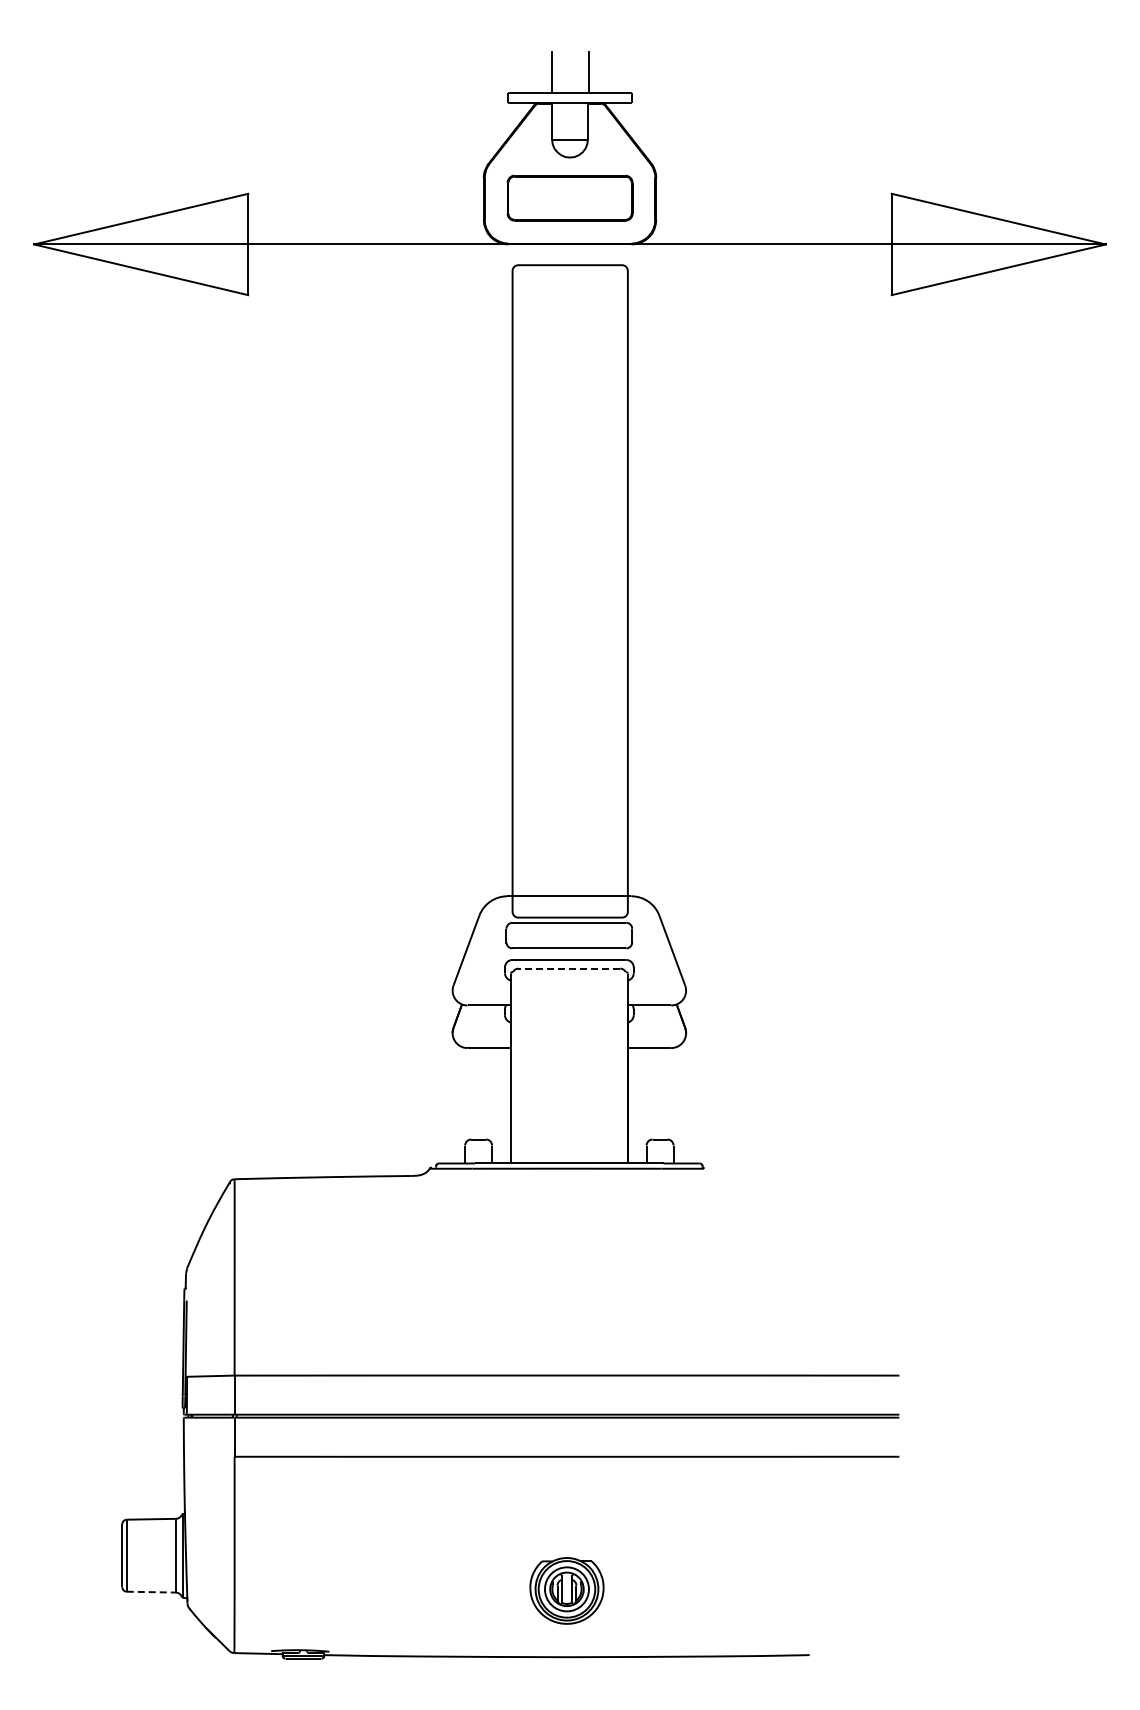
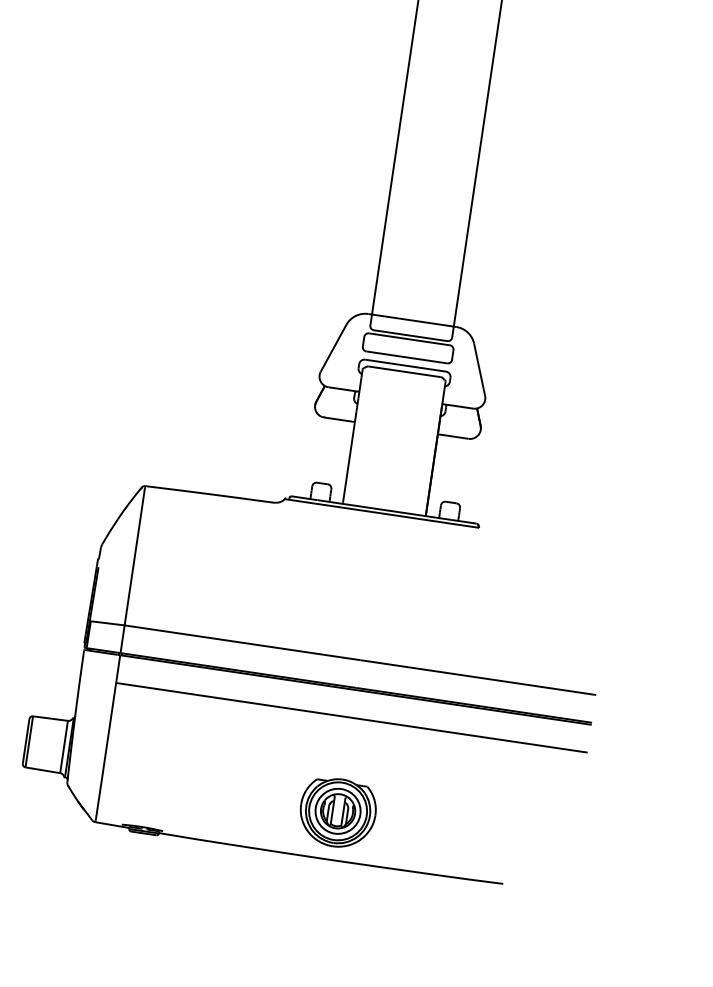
line: (569, 968) -> (404, 371), dashed -> solid
part: (566, 1590) -> (337, 812), size x1.43
line: (151, 1592) -> (42, 770), dashed -> solid

